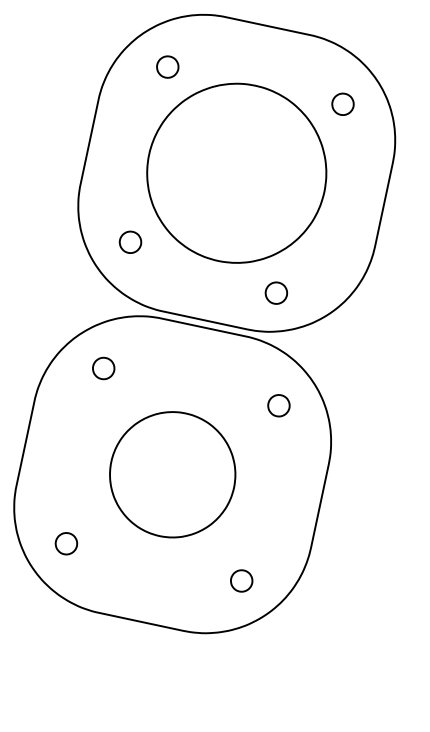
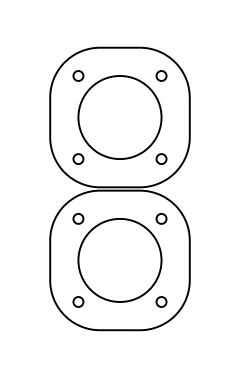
part: (276, 291) -> (161, 158), moved
part: (171, 474) -> (119, 260), size x1.43

